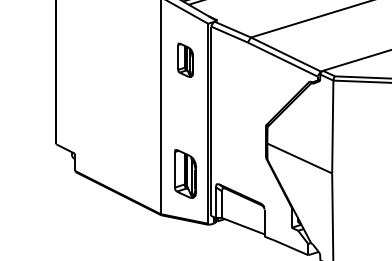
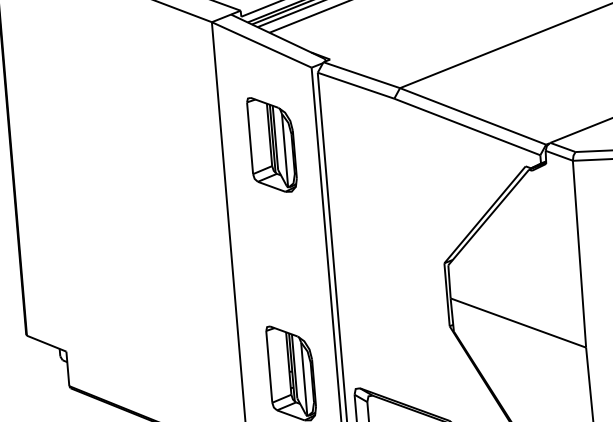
part: (185, 60) -> (272, 145), size x1.43

